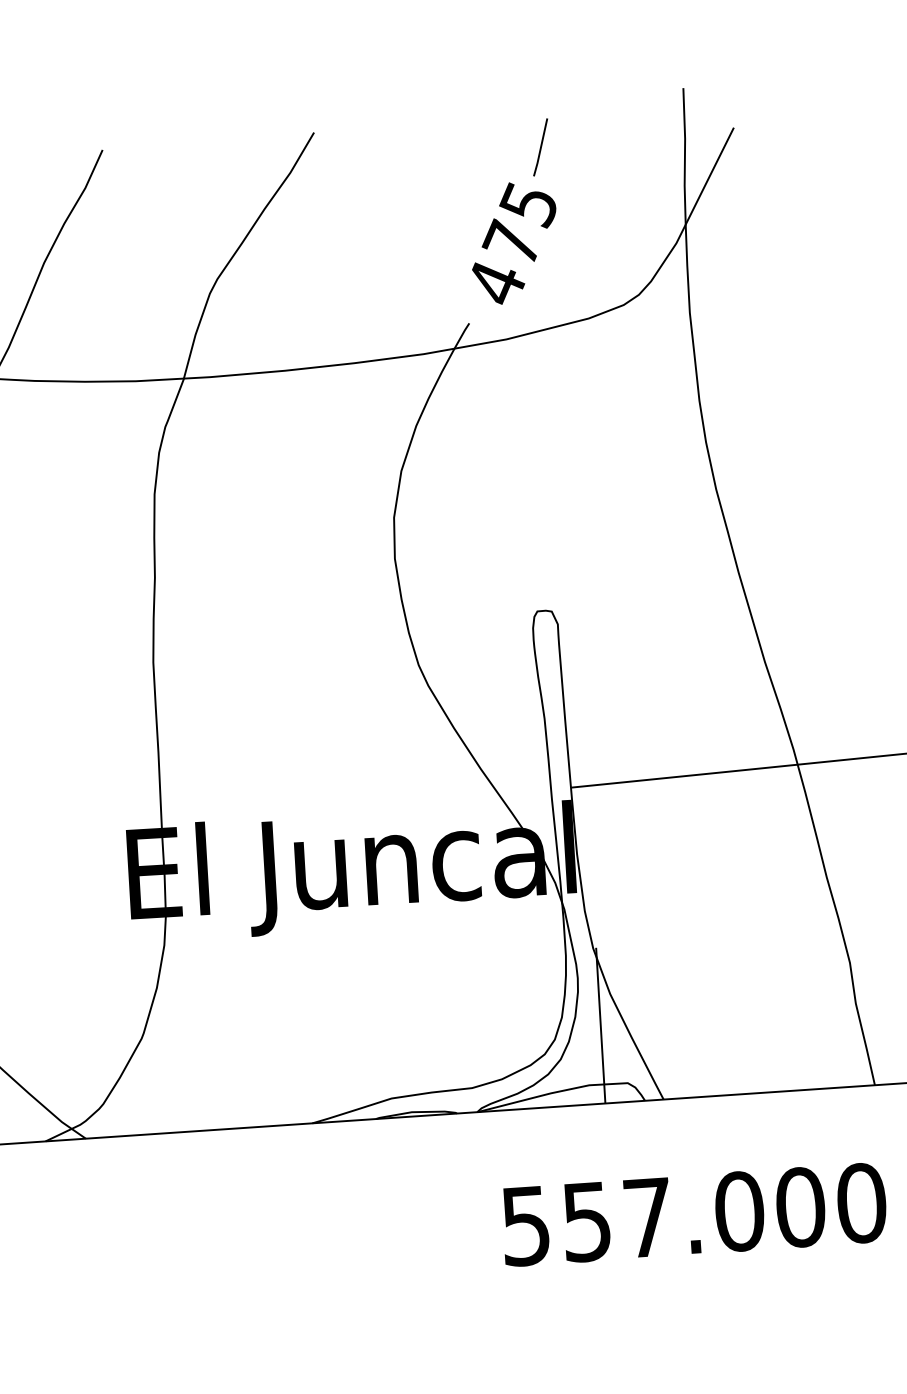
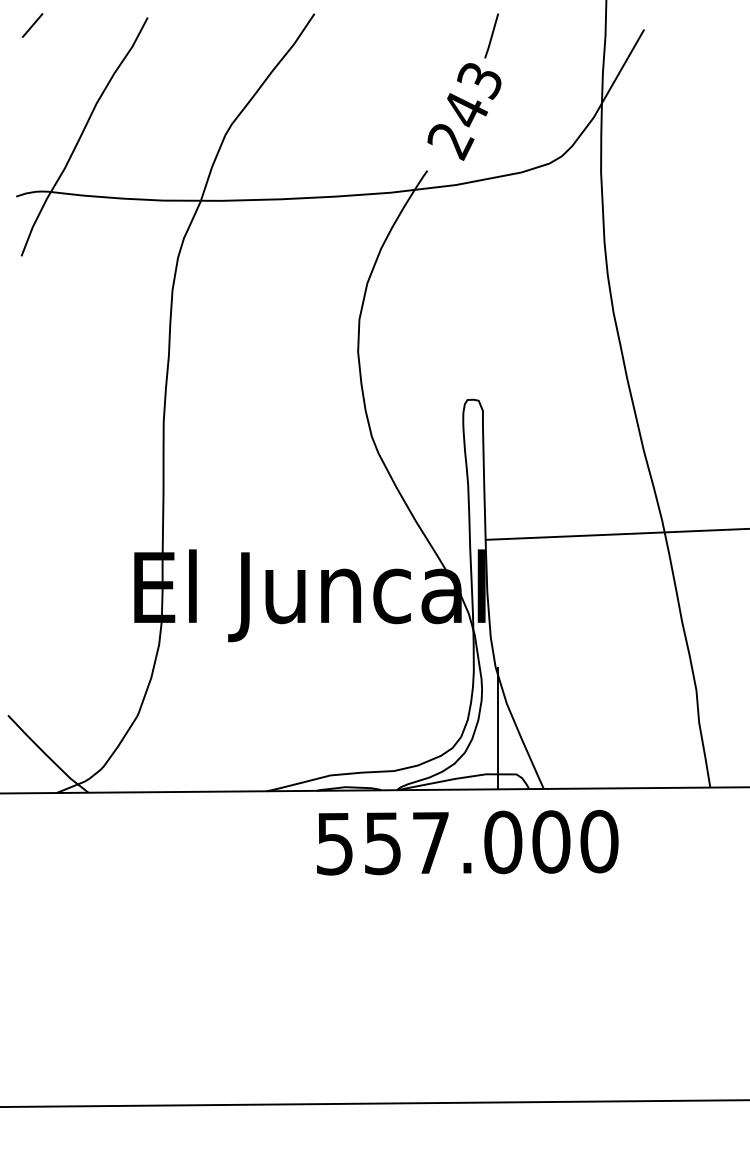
text: (511, 245) -> (464, 111), 475 -> 243
text: (694, 1214) -> (467, 842), moved

